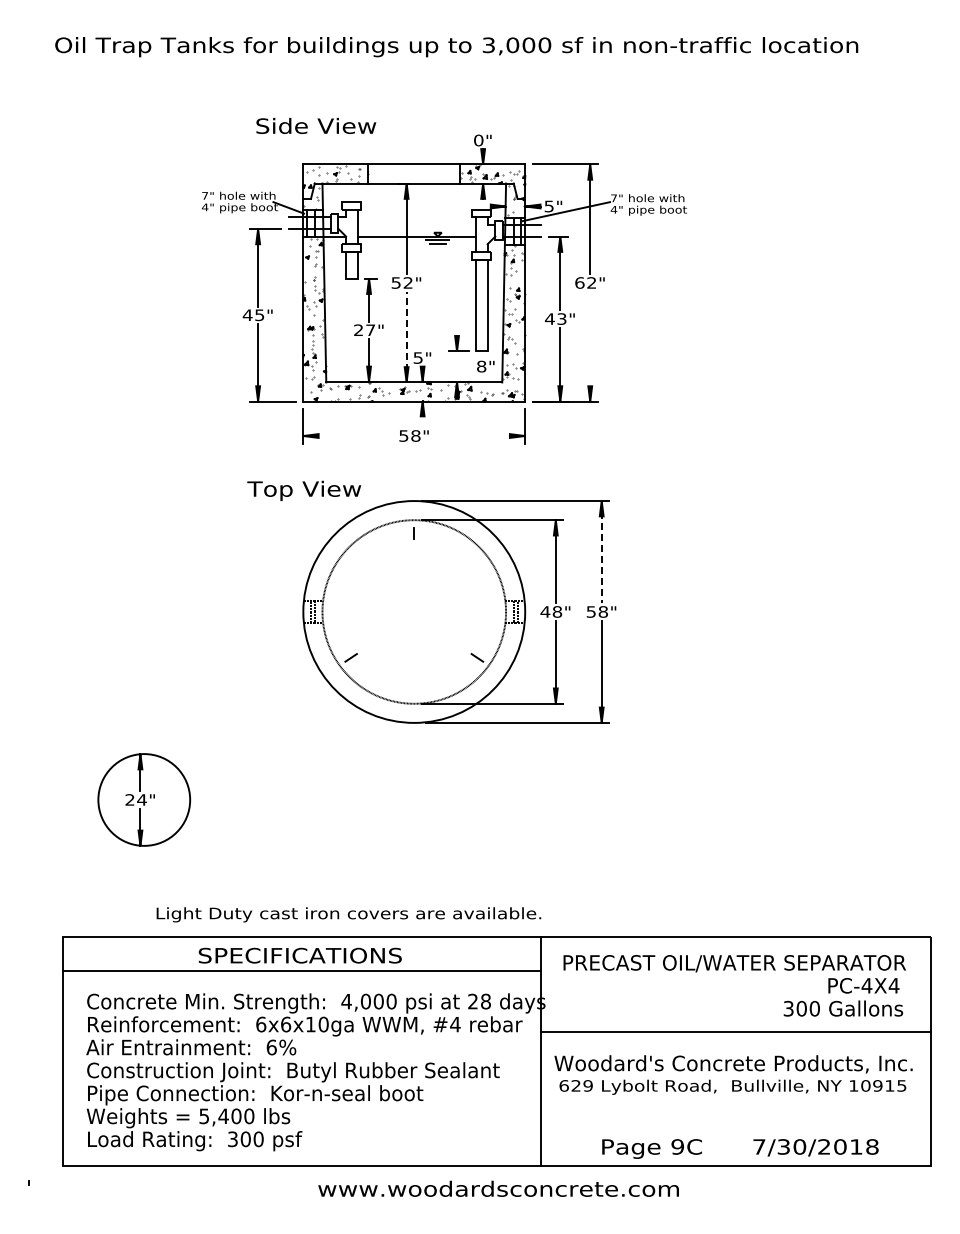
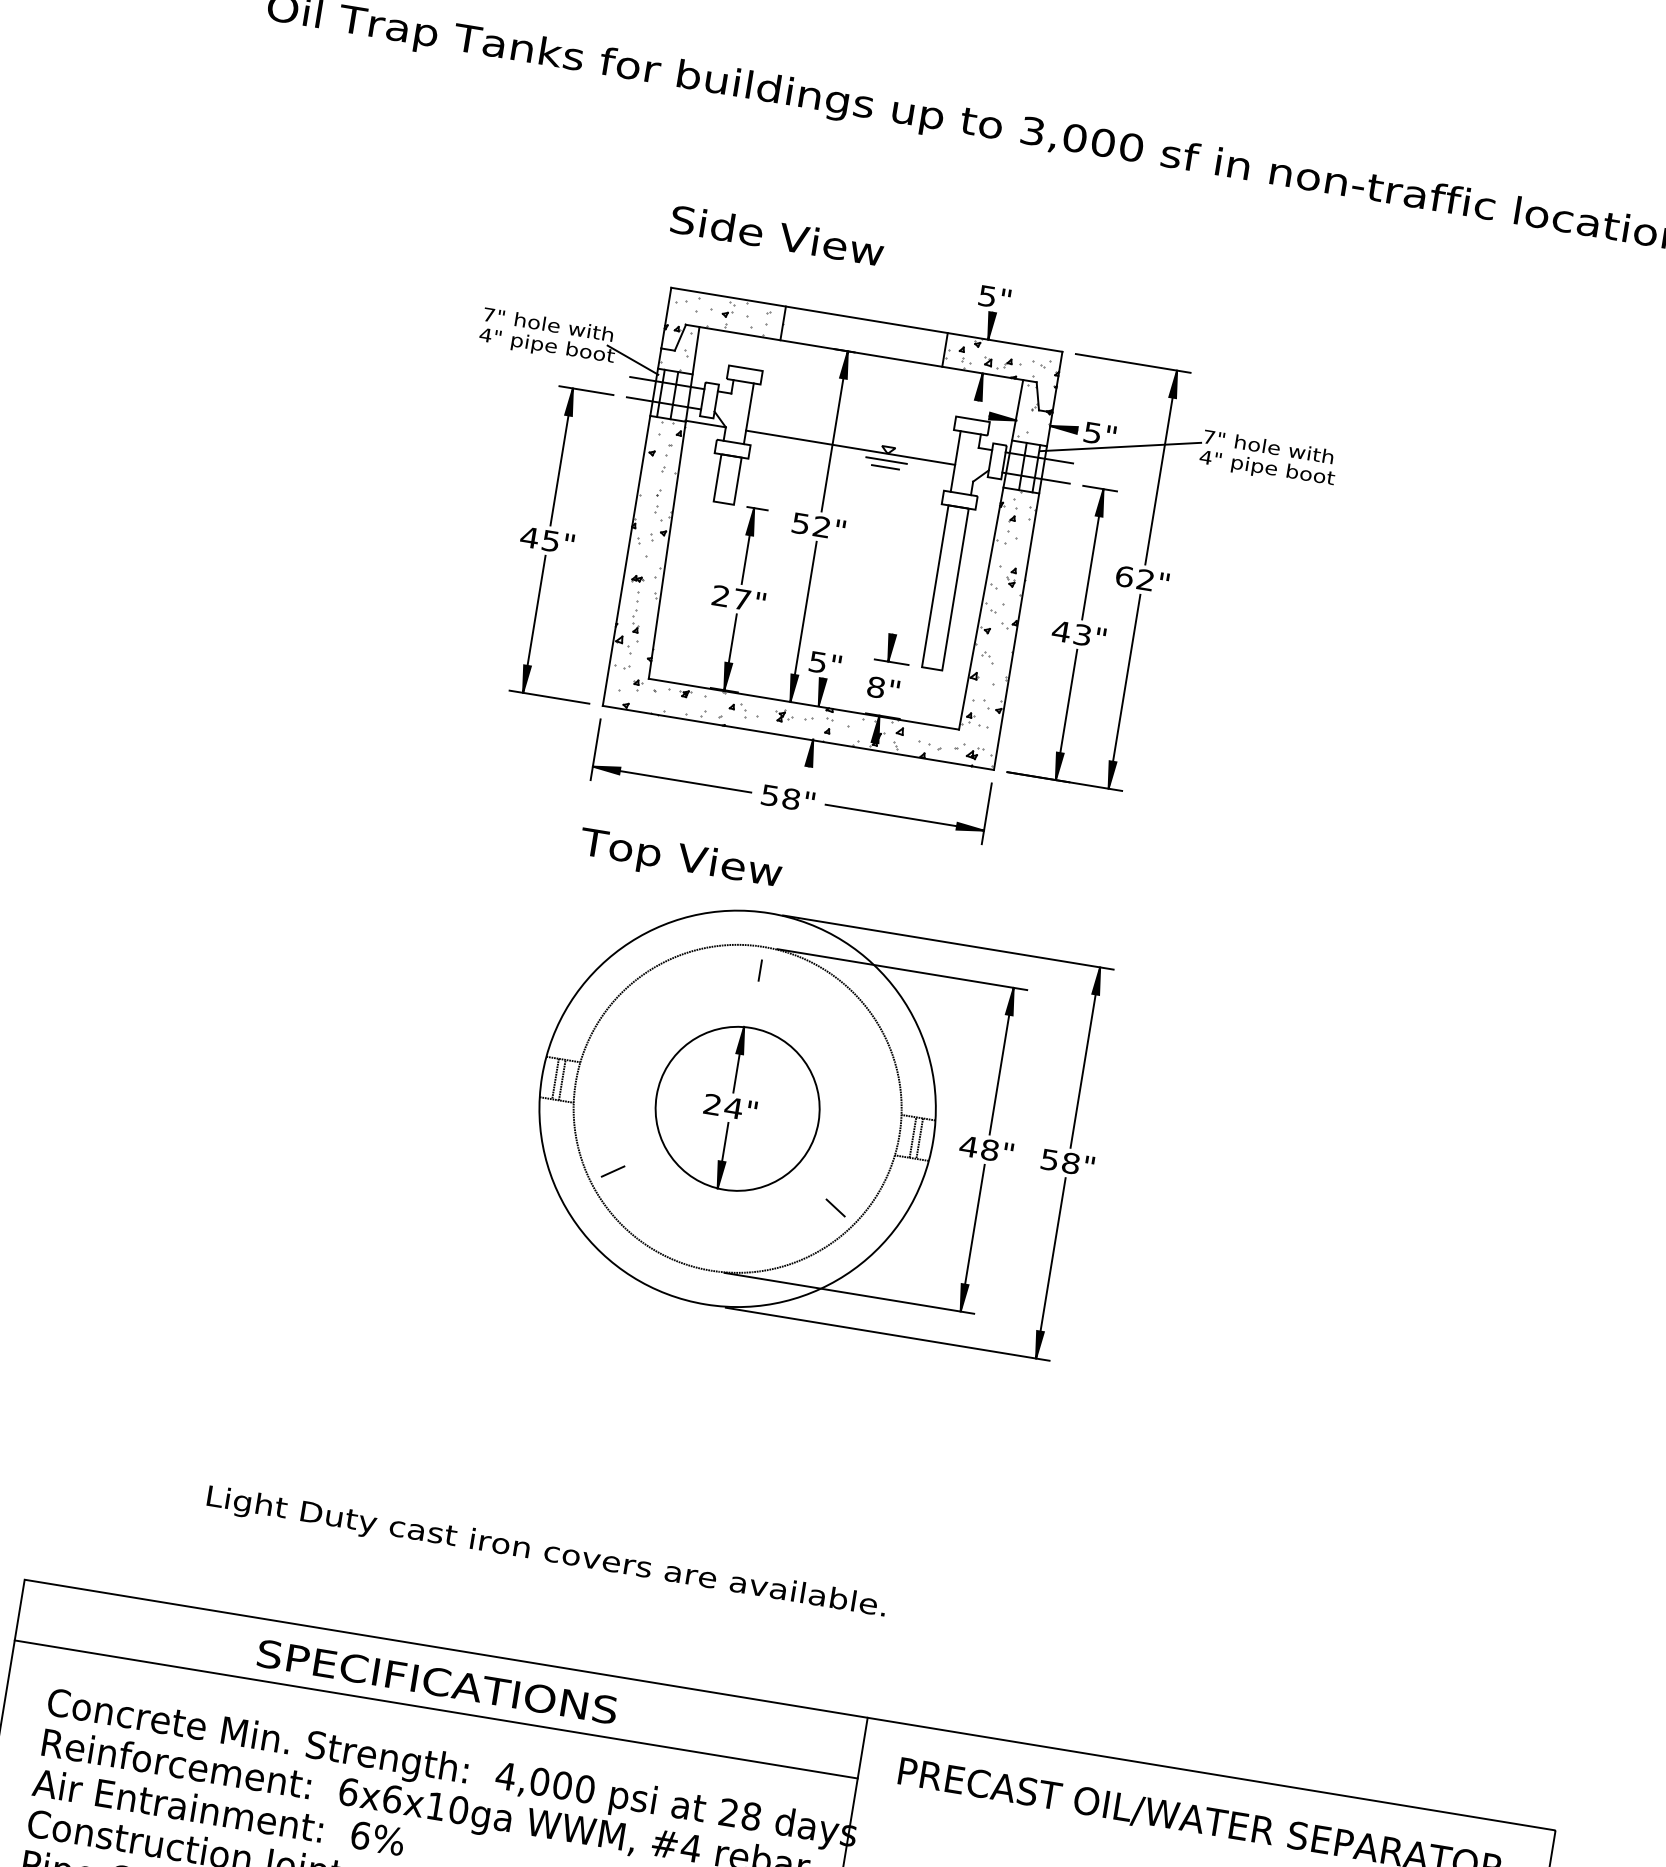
text: (316, 125) -> (777, 234), moved
text: (478, 140) -> (986, 296), 0" -> 5"
line: (406, 336) -> (803, 620), dashed -> solid
line: (590, 346) -> (1124, 691), added
text: (485, 366) -> (882, 688), moved
line: (348, 436) -> (672, 780), added
line: (480, 436) -> (905, 818), added
text: (304, 490) -> (681, 859), moved
line: (601, 552) -> (1084, 1058), dashed -> solid
part: (144, 799) -> (738, 1108), moved
text: (348, 914) -> (545, 1552), moved

